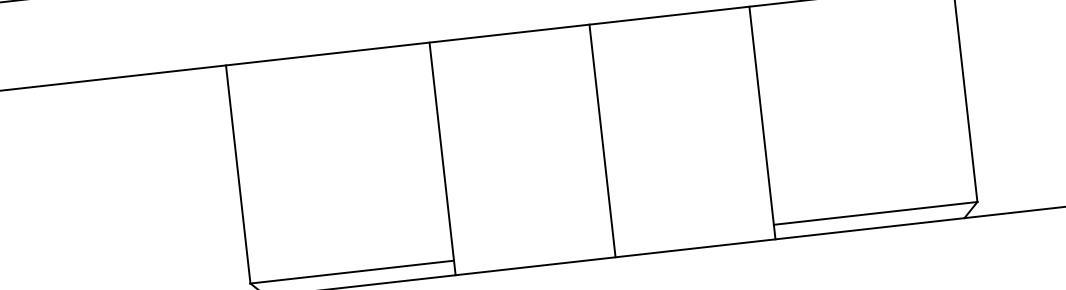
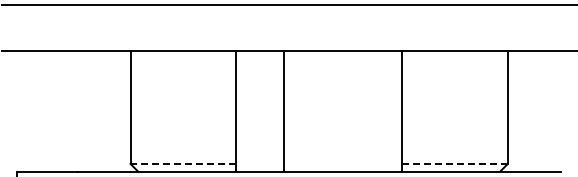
line: (603, 139) -> (284, 110), moved
line: (876, 212) -> (455, 163), solid -> dashed
line: (352, 271) -> (183, 163), solid -> dashed

